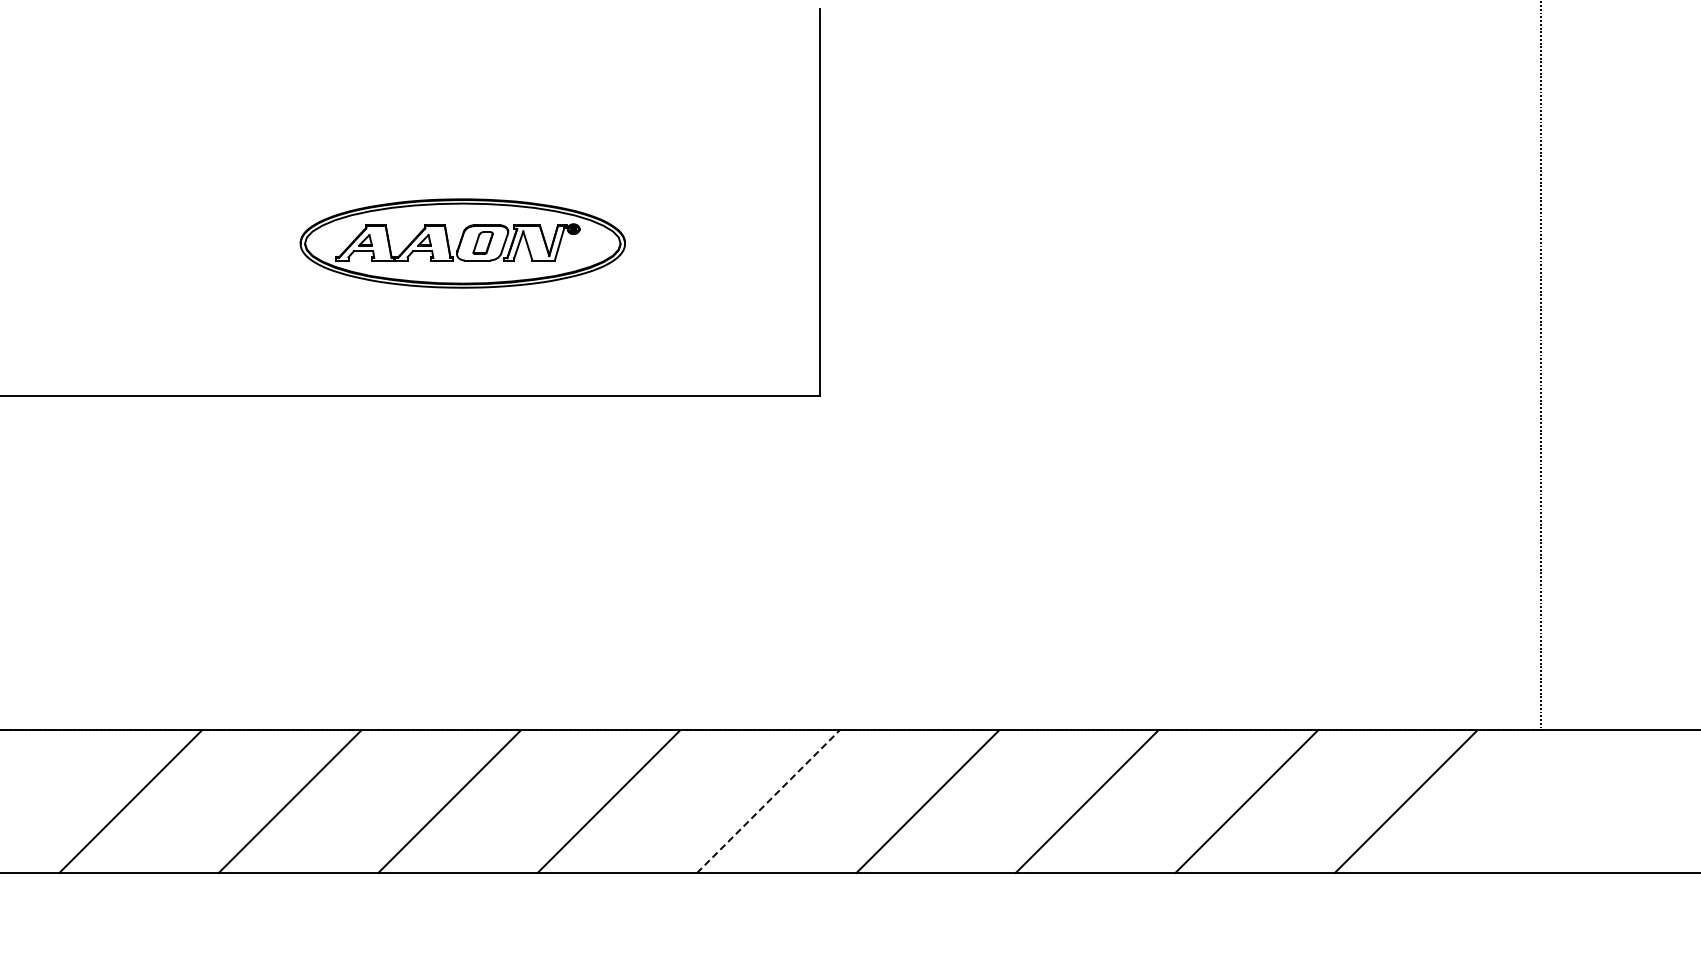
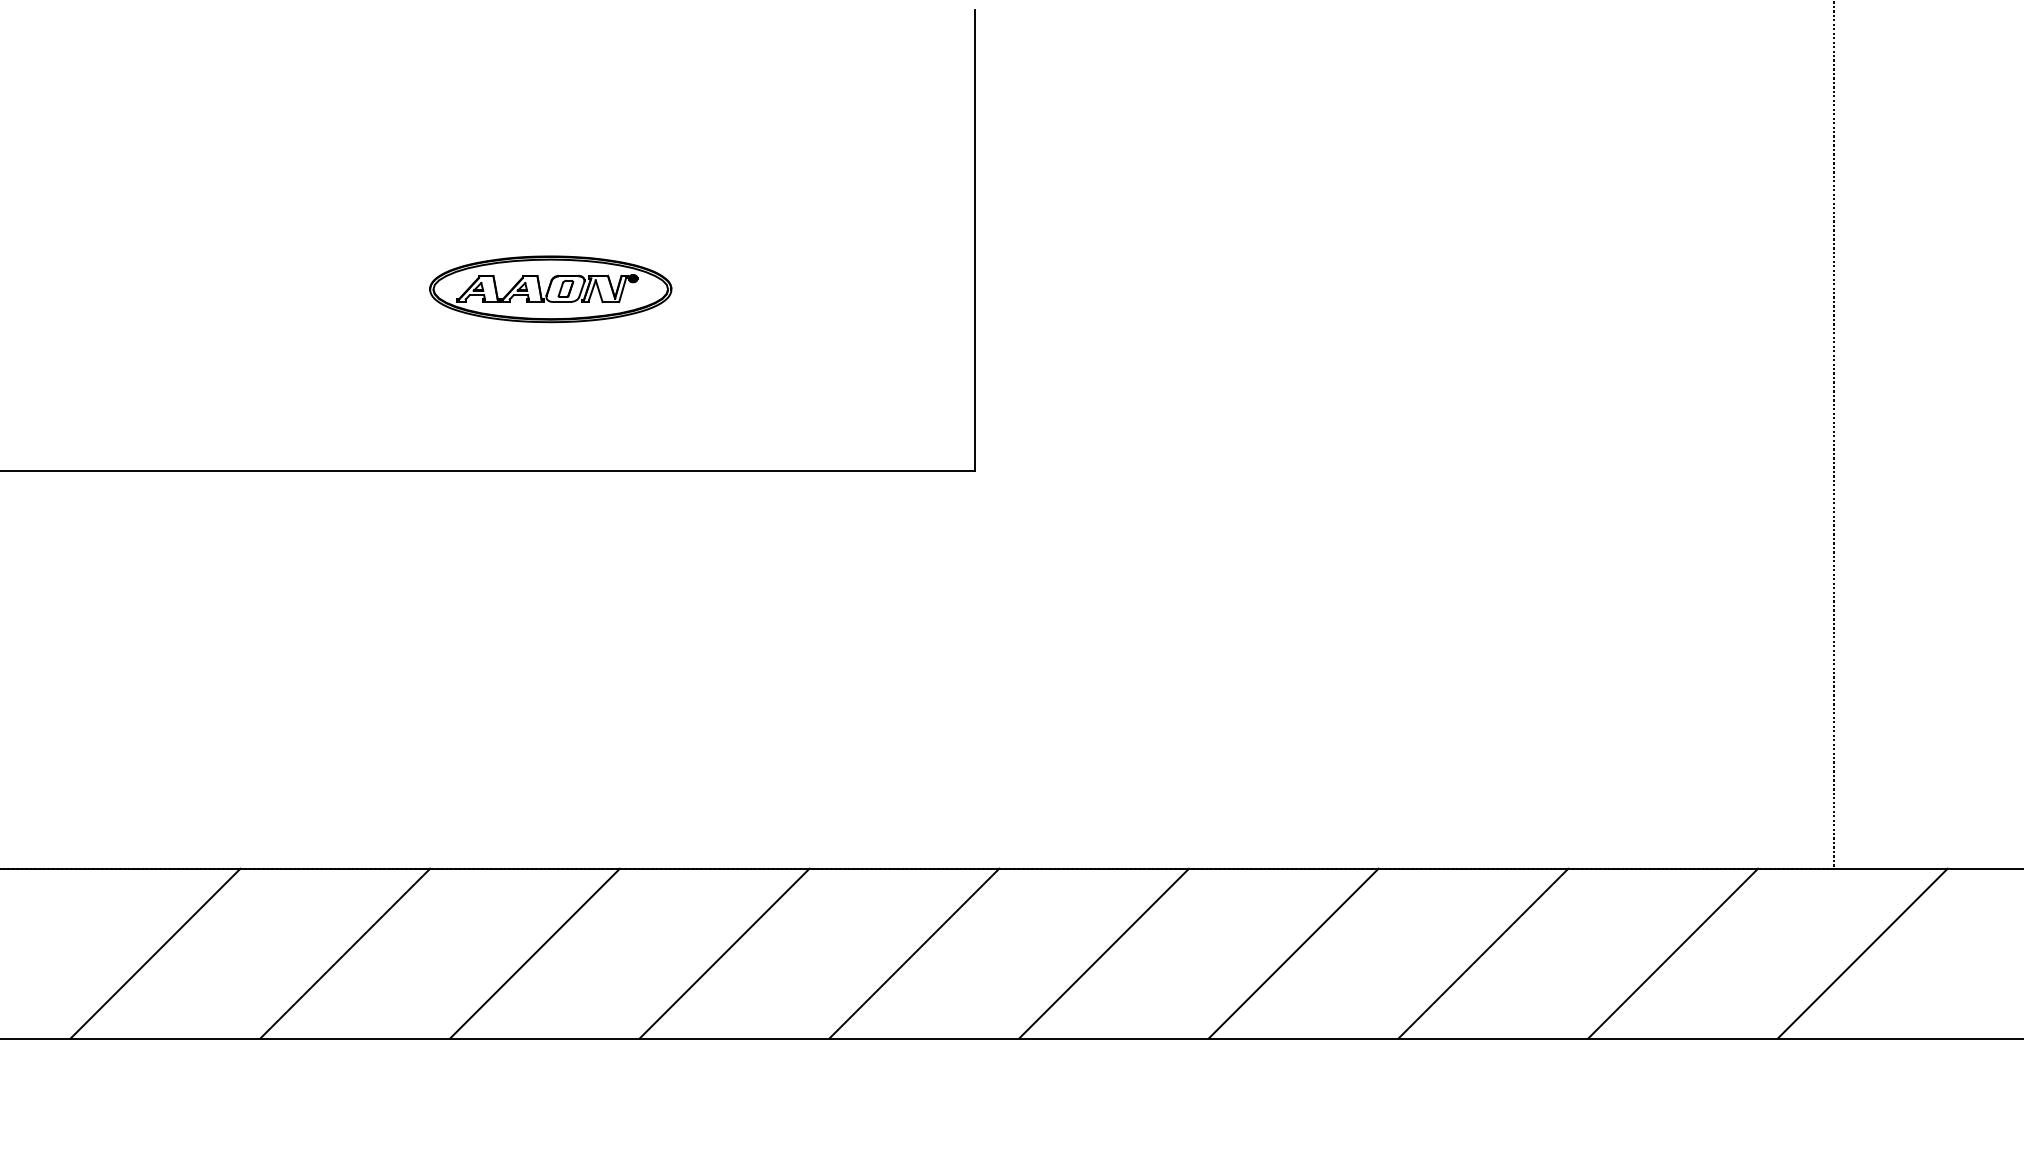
part: (462, 242) -> (550, 288), size x0.62
line: (768, 801) -> (914, 953), dashed -> solid
line: (1565, 801) -> (1862, 953), added

